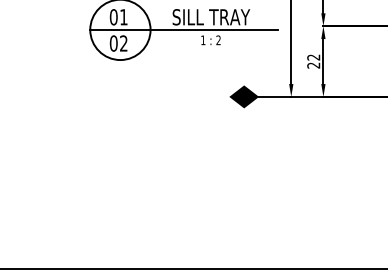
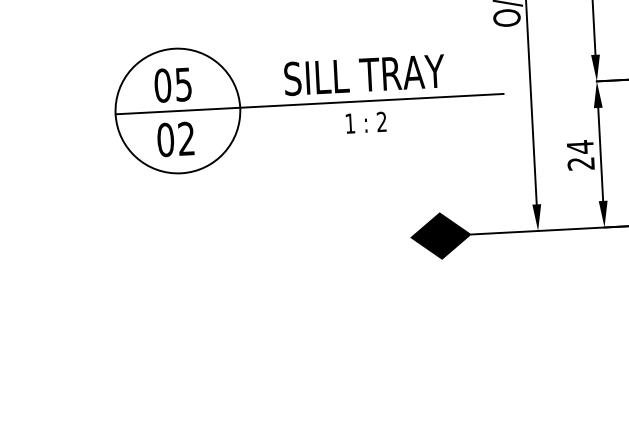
text: (123, 17) -> (182, 85), 01 -> 05
text: (313, 57) -> (579, 147), 22 -> 24

